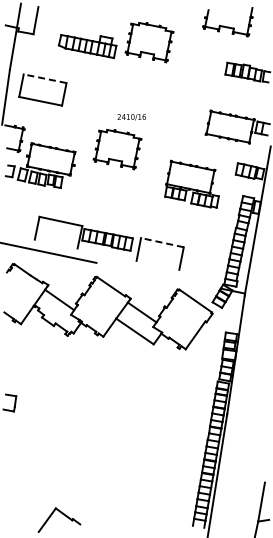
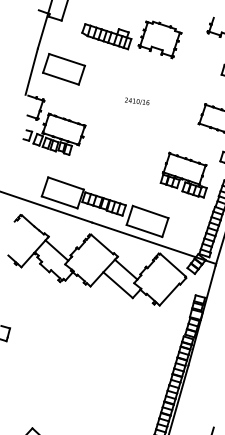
line: (45, 78) -> (67, 59), dashed -> solid
part: (117, 149) -> (121, 127), removed
part: (191, 183) -> (184, 174), moved
line: (162, 242) -> (150, 211), dashed -> solid
line: (55, 243) -> (59, 201), added
line: (157, 264) -> (144, 230), added
line: (158, 275) -> (143, 239), added

